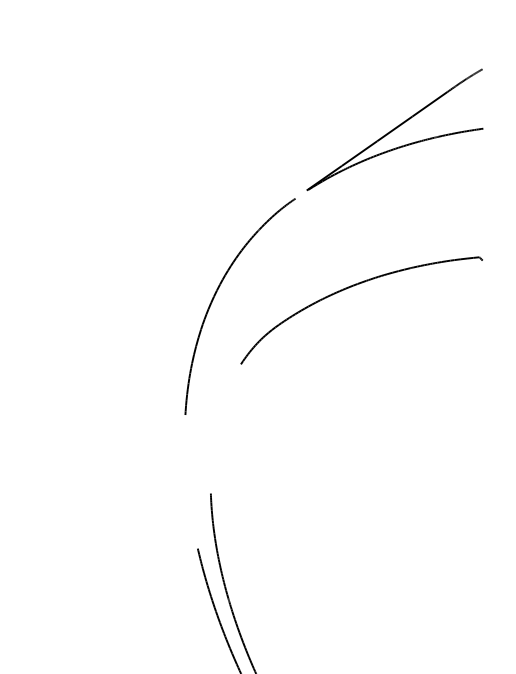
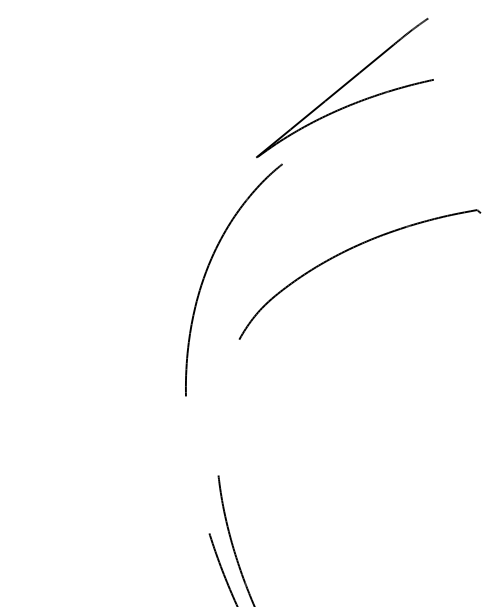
part: (394, 129) -> (342, 87), moved

